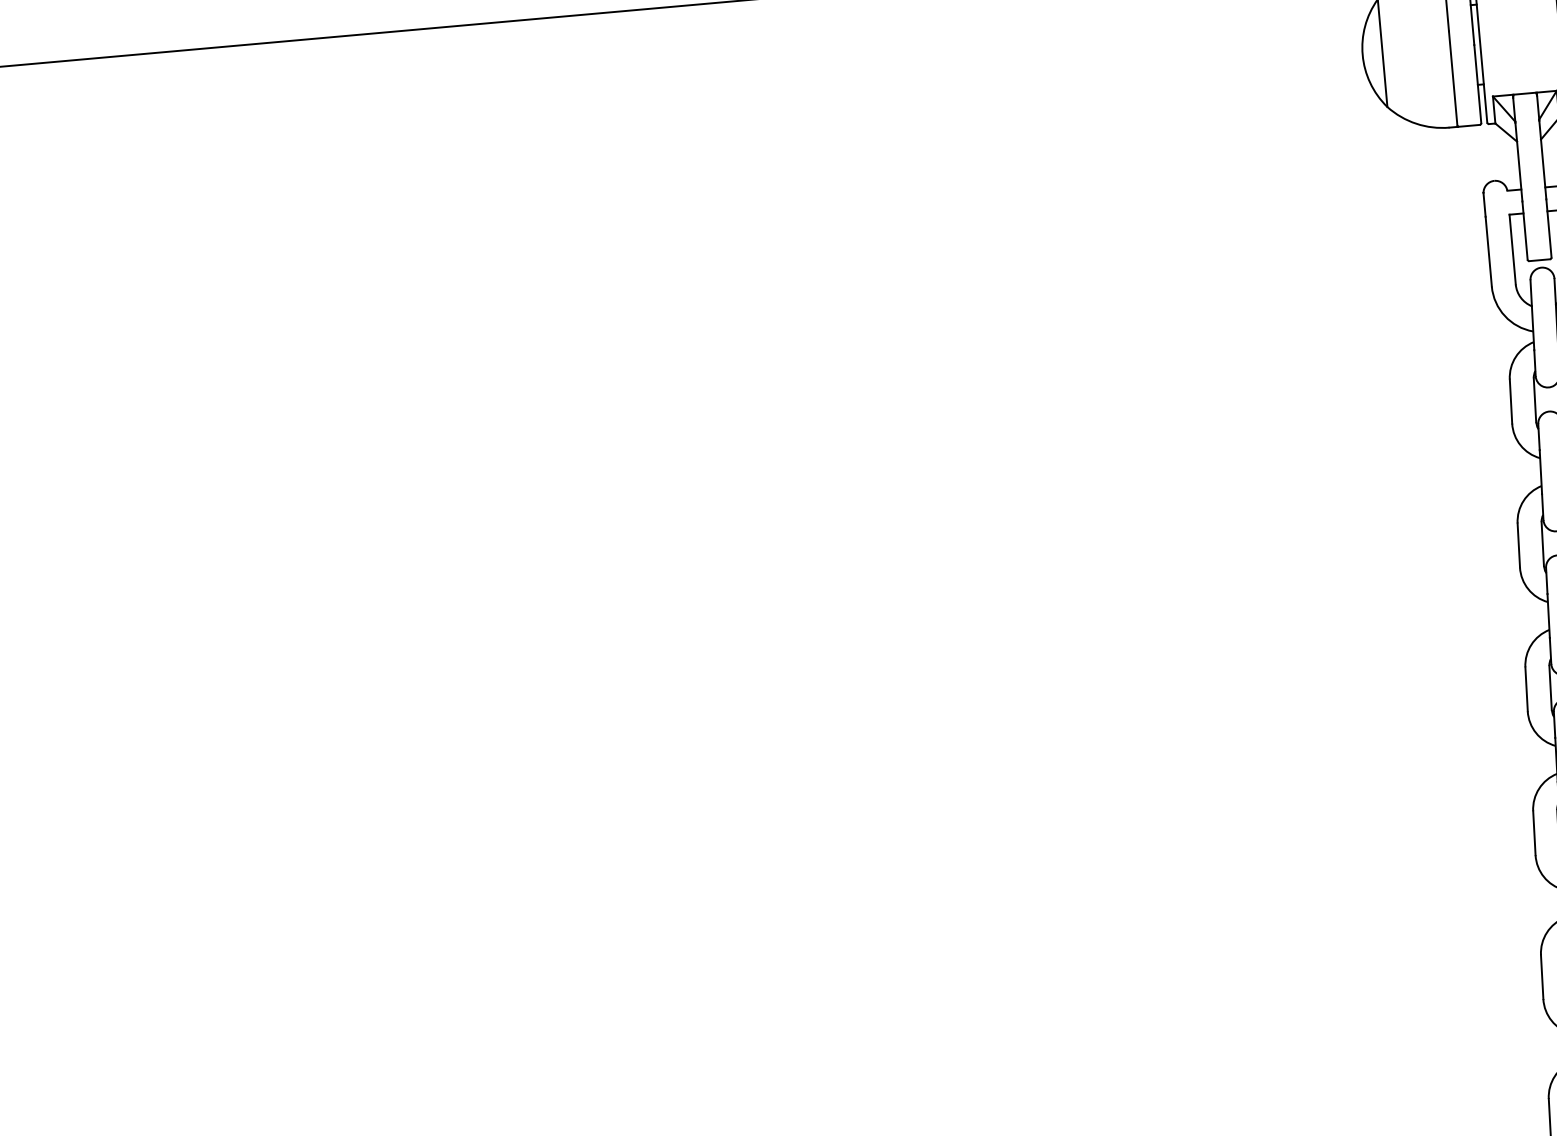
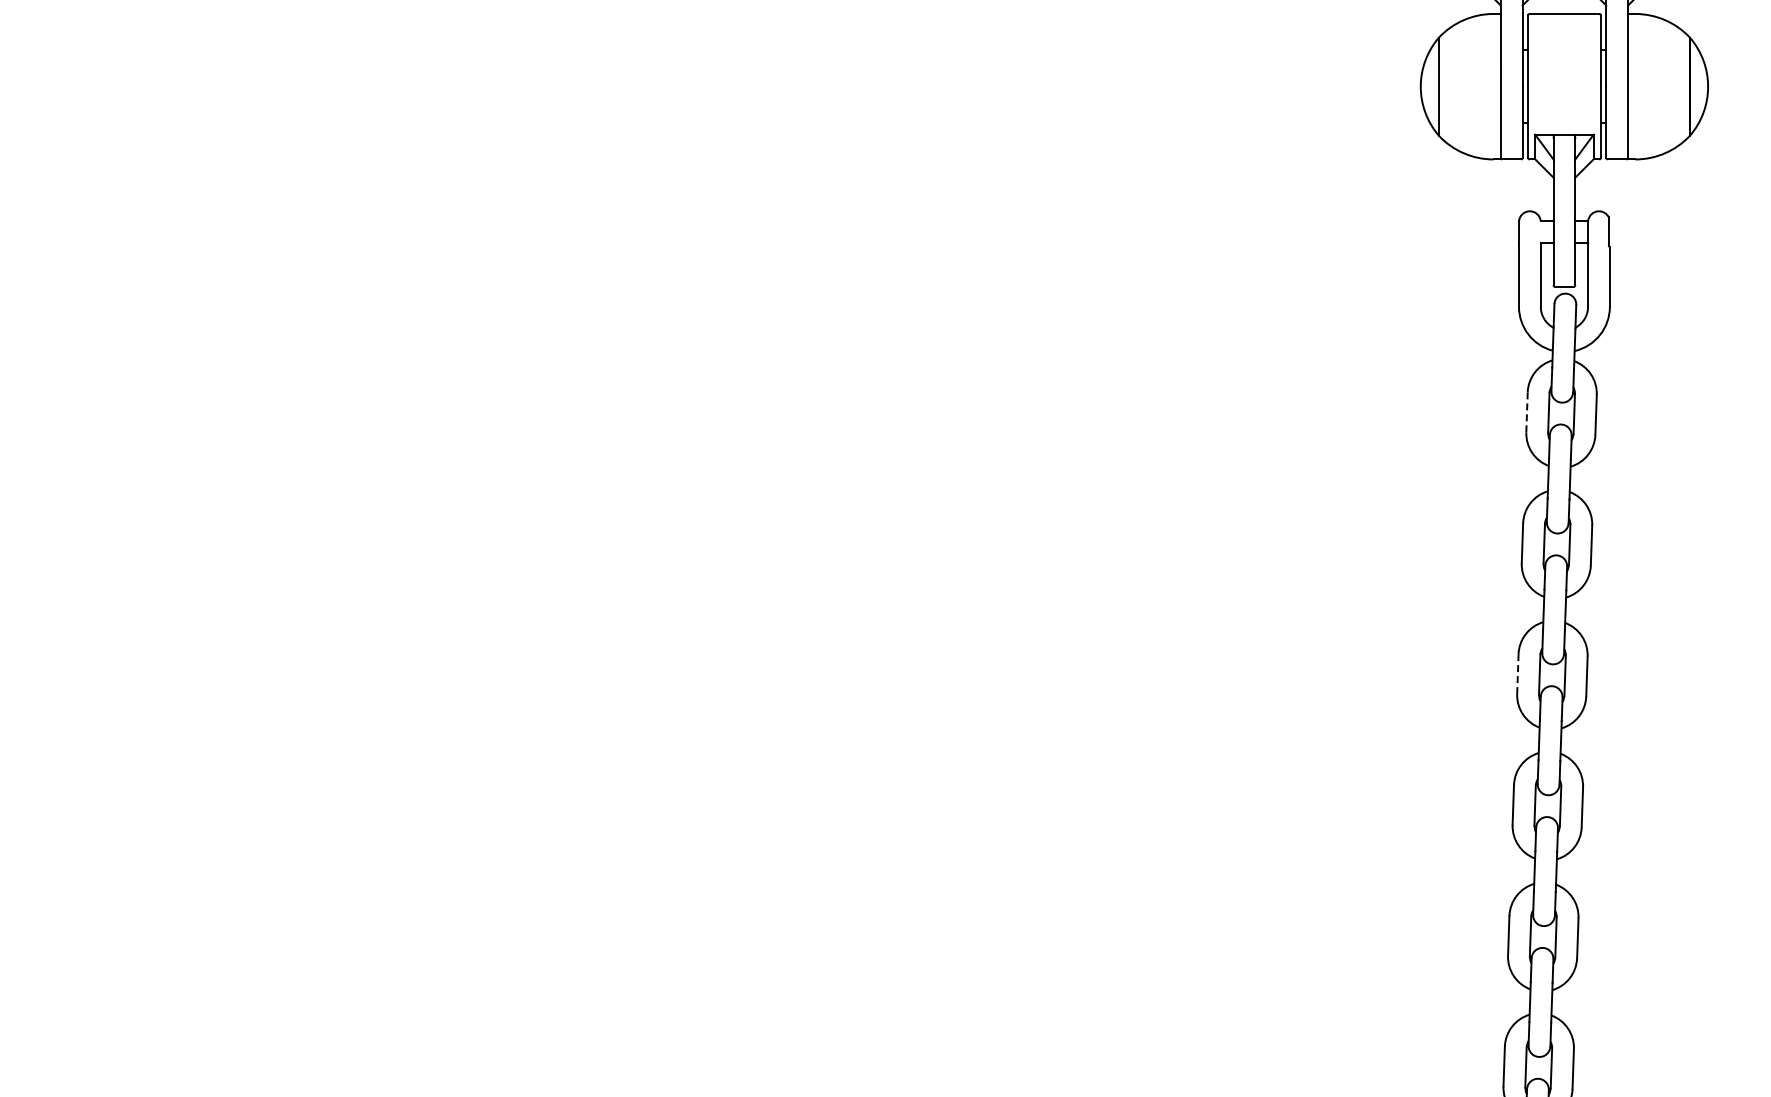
line: (1511, 401) -> (1527, 412), solid -> dashed
line: (1526, 689) -> (1517, 674), solid -> dashed

